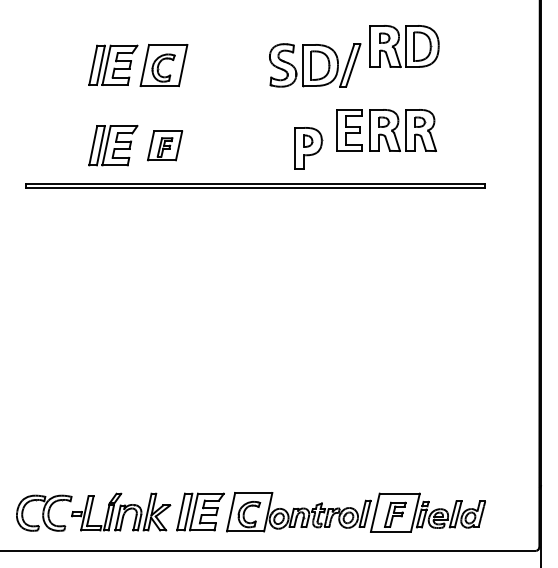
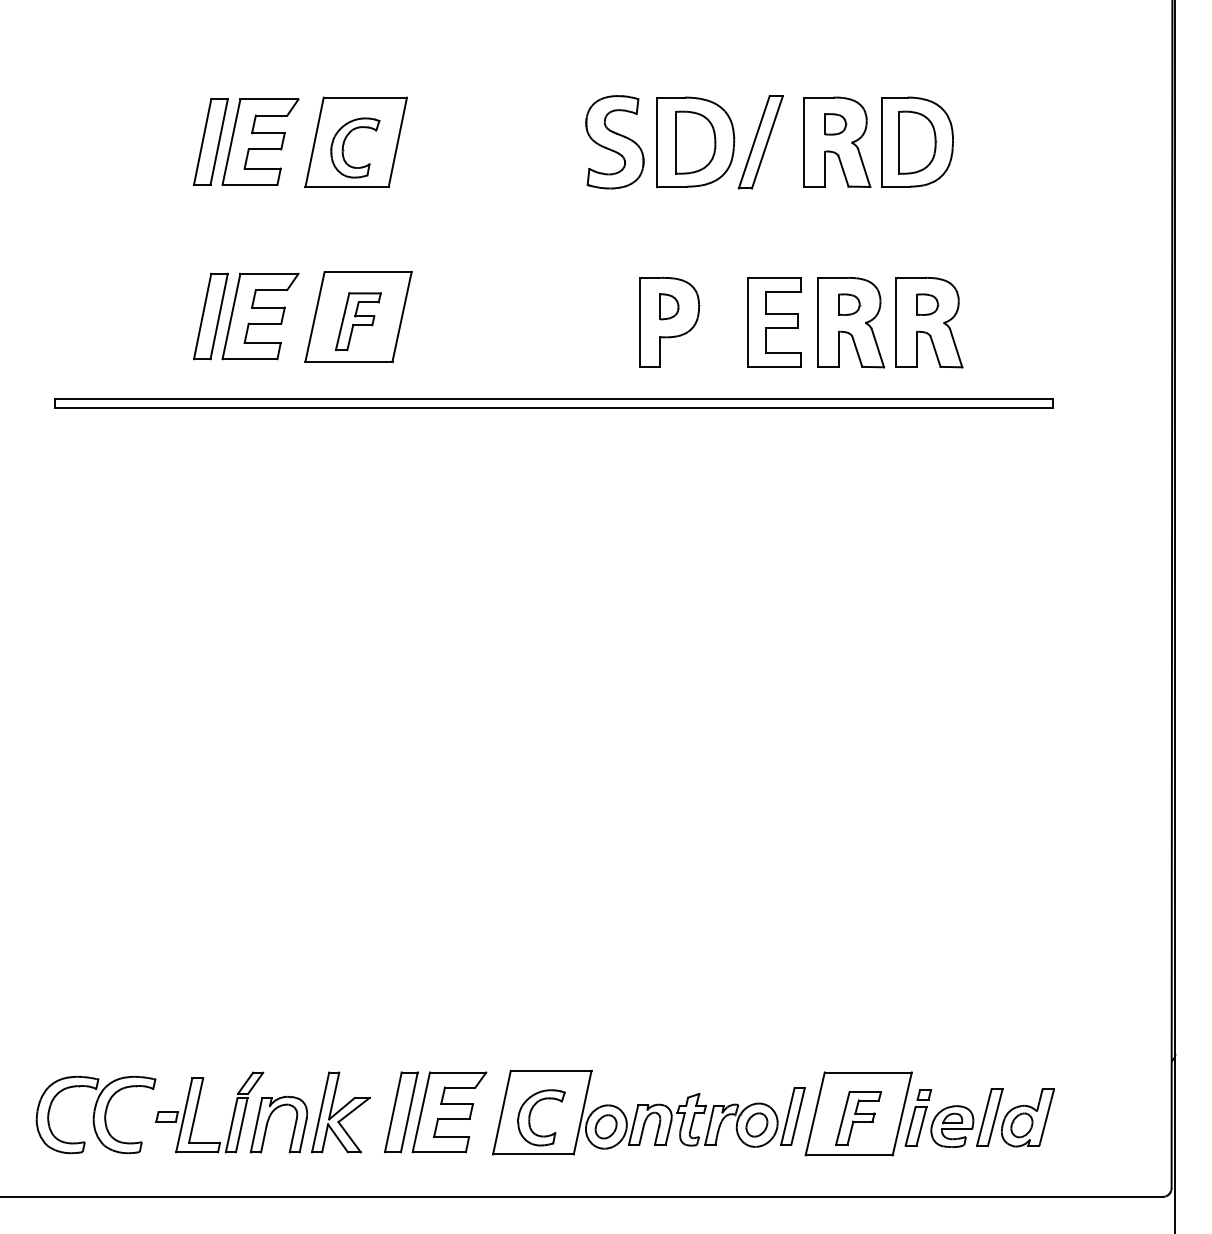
part: (404, 46) -> (878, 142), moved
part: (386, 130) -> (854, 322), moved
part: (164, 145) -> (357, 316), size x1.43

